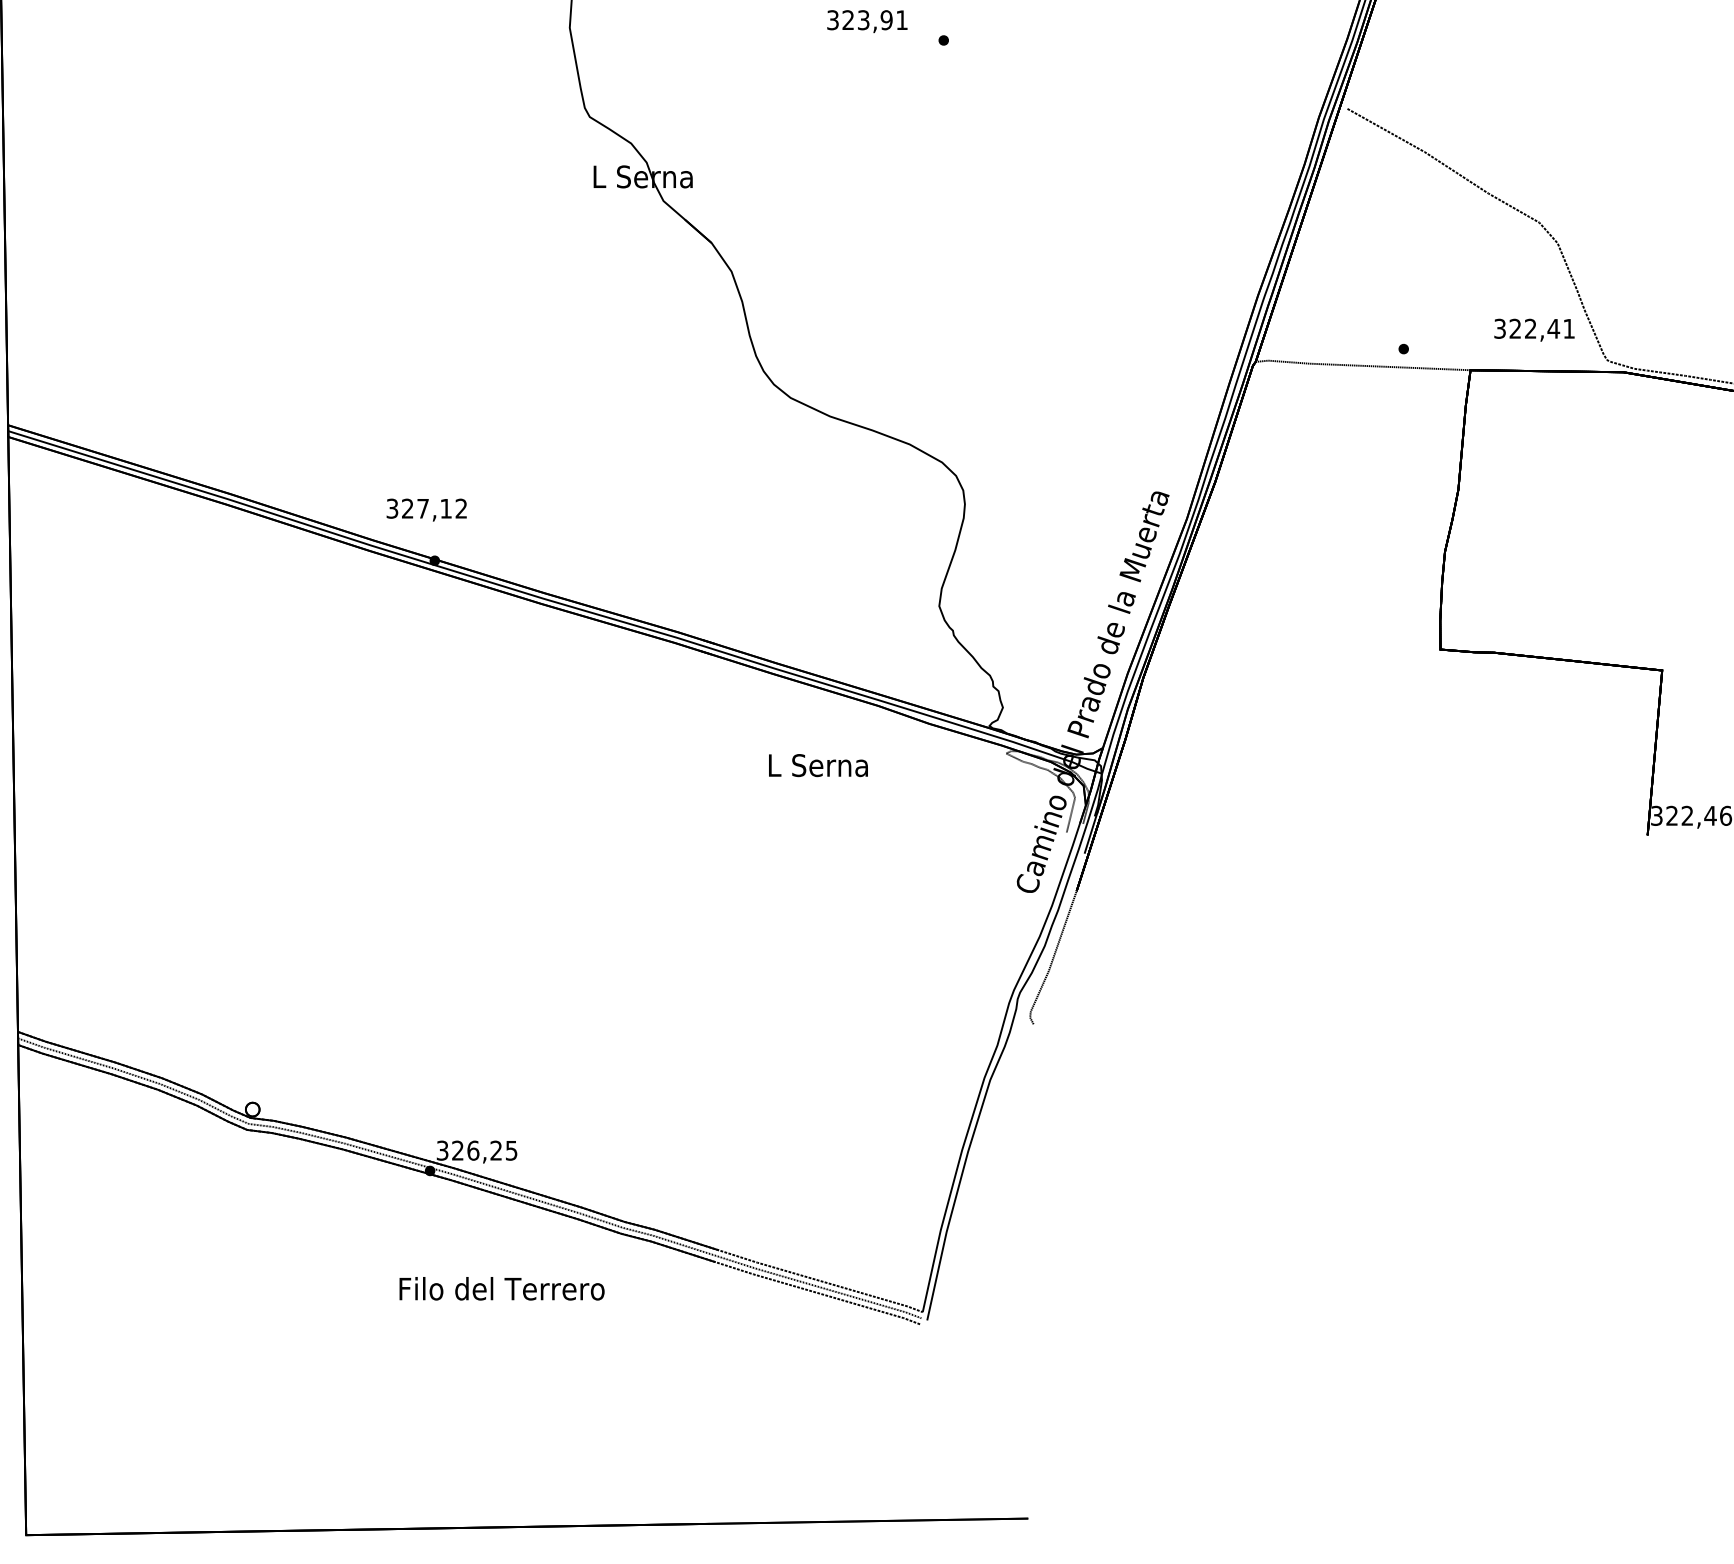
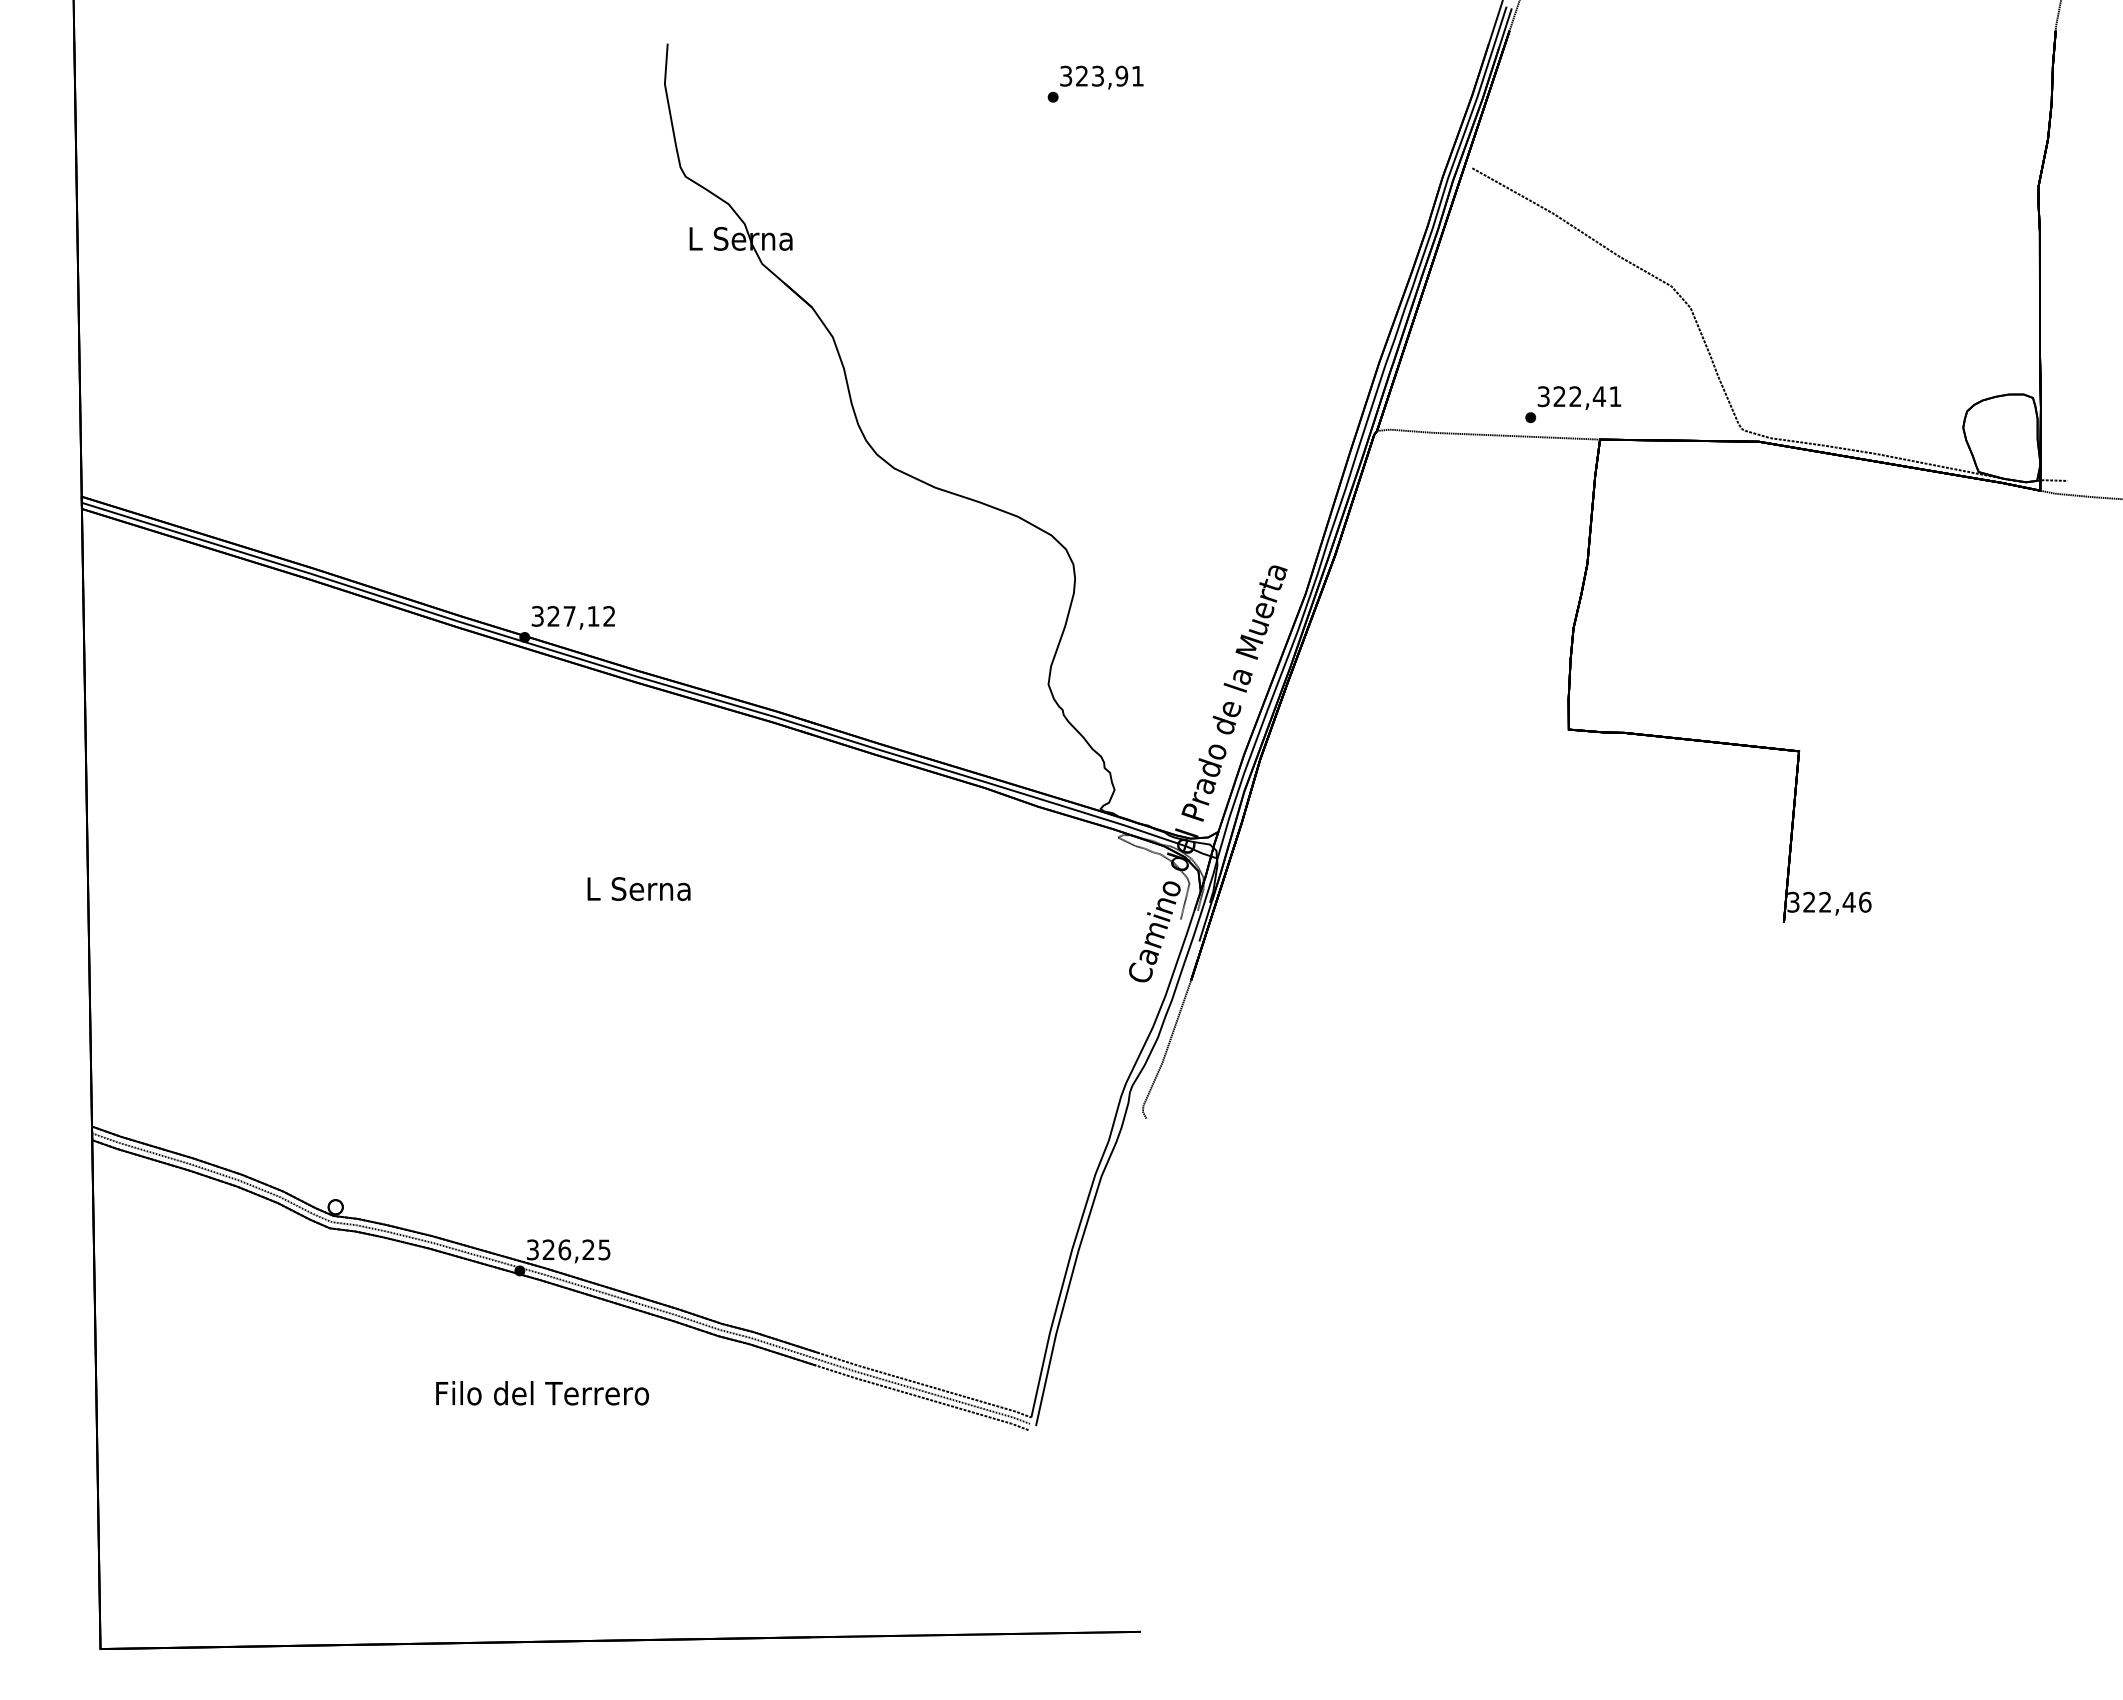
text: (867, 21) -> (1101, 77), moved
text: (1534, 329) -> (1579, 397), moved
text: (425, 509) -> (572, 617), moved
text: (817, 765) -> (638, 888), moved
text: (501, 1289) -> (542, 1393), moved

